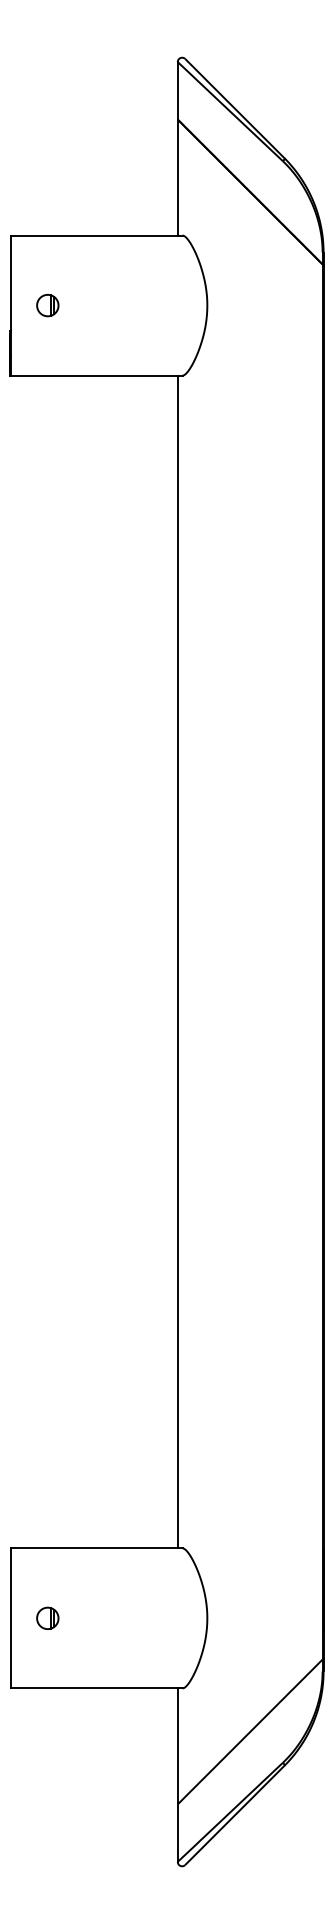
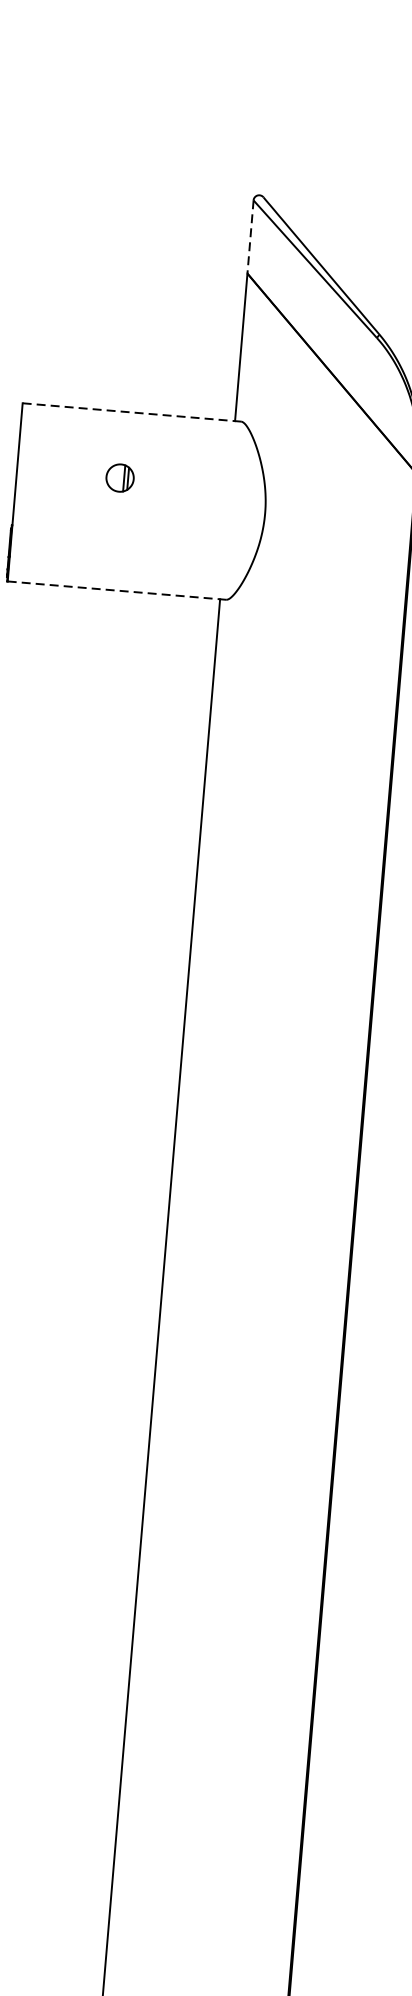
line: (177, 90) -> (250, 236), solid -> dashed
line: (96, 235) -> (131, 412), solid -> dashed
part: (47, 305) -> (119, 477), moved
line: (96, 375) -> (116, 590), solid -> dashed

